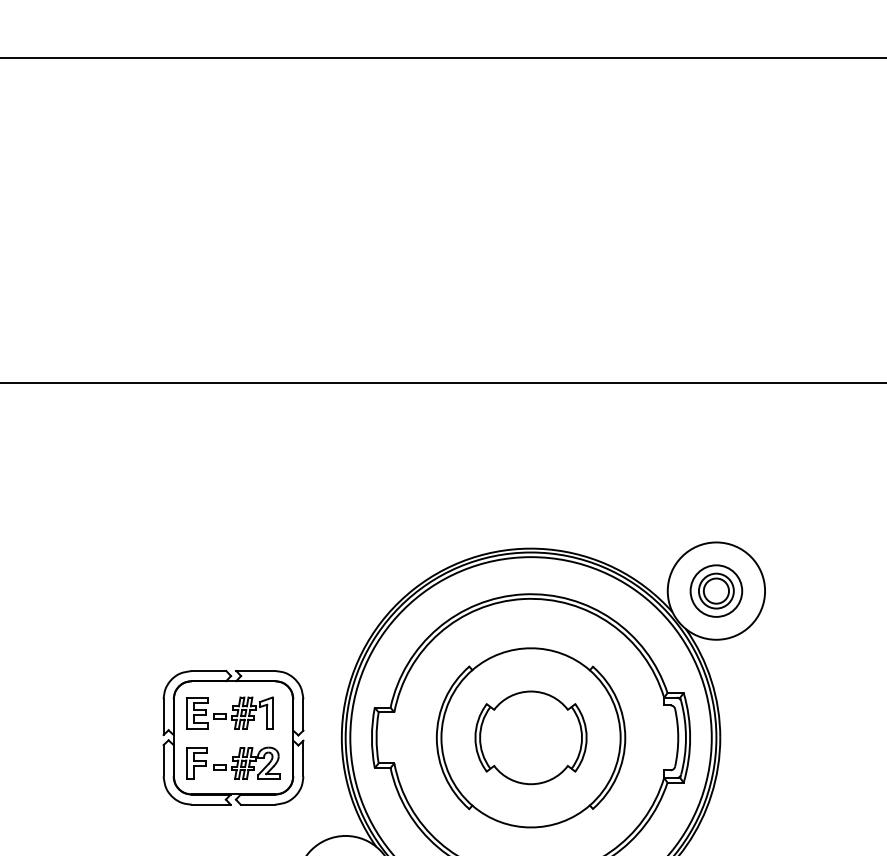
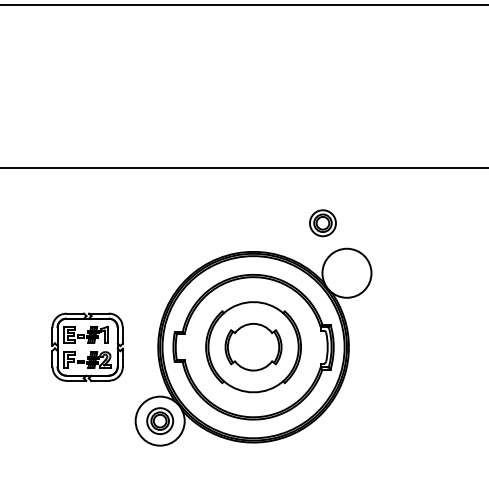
part: (715, 591) -> (322, 223), moved
part: (233, 736) -> (87, 346), moved

